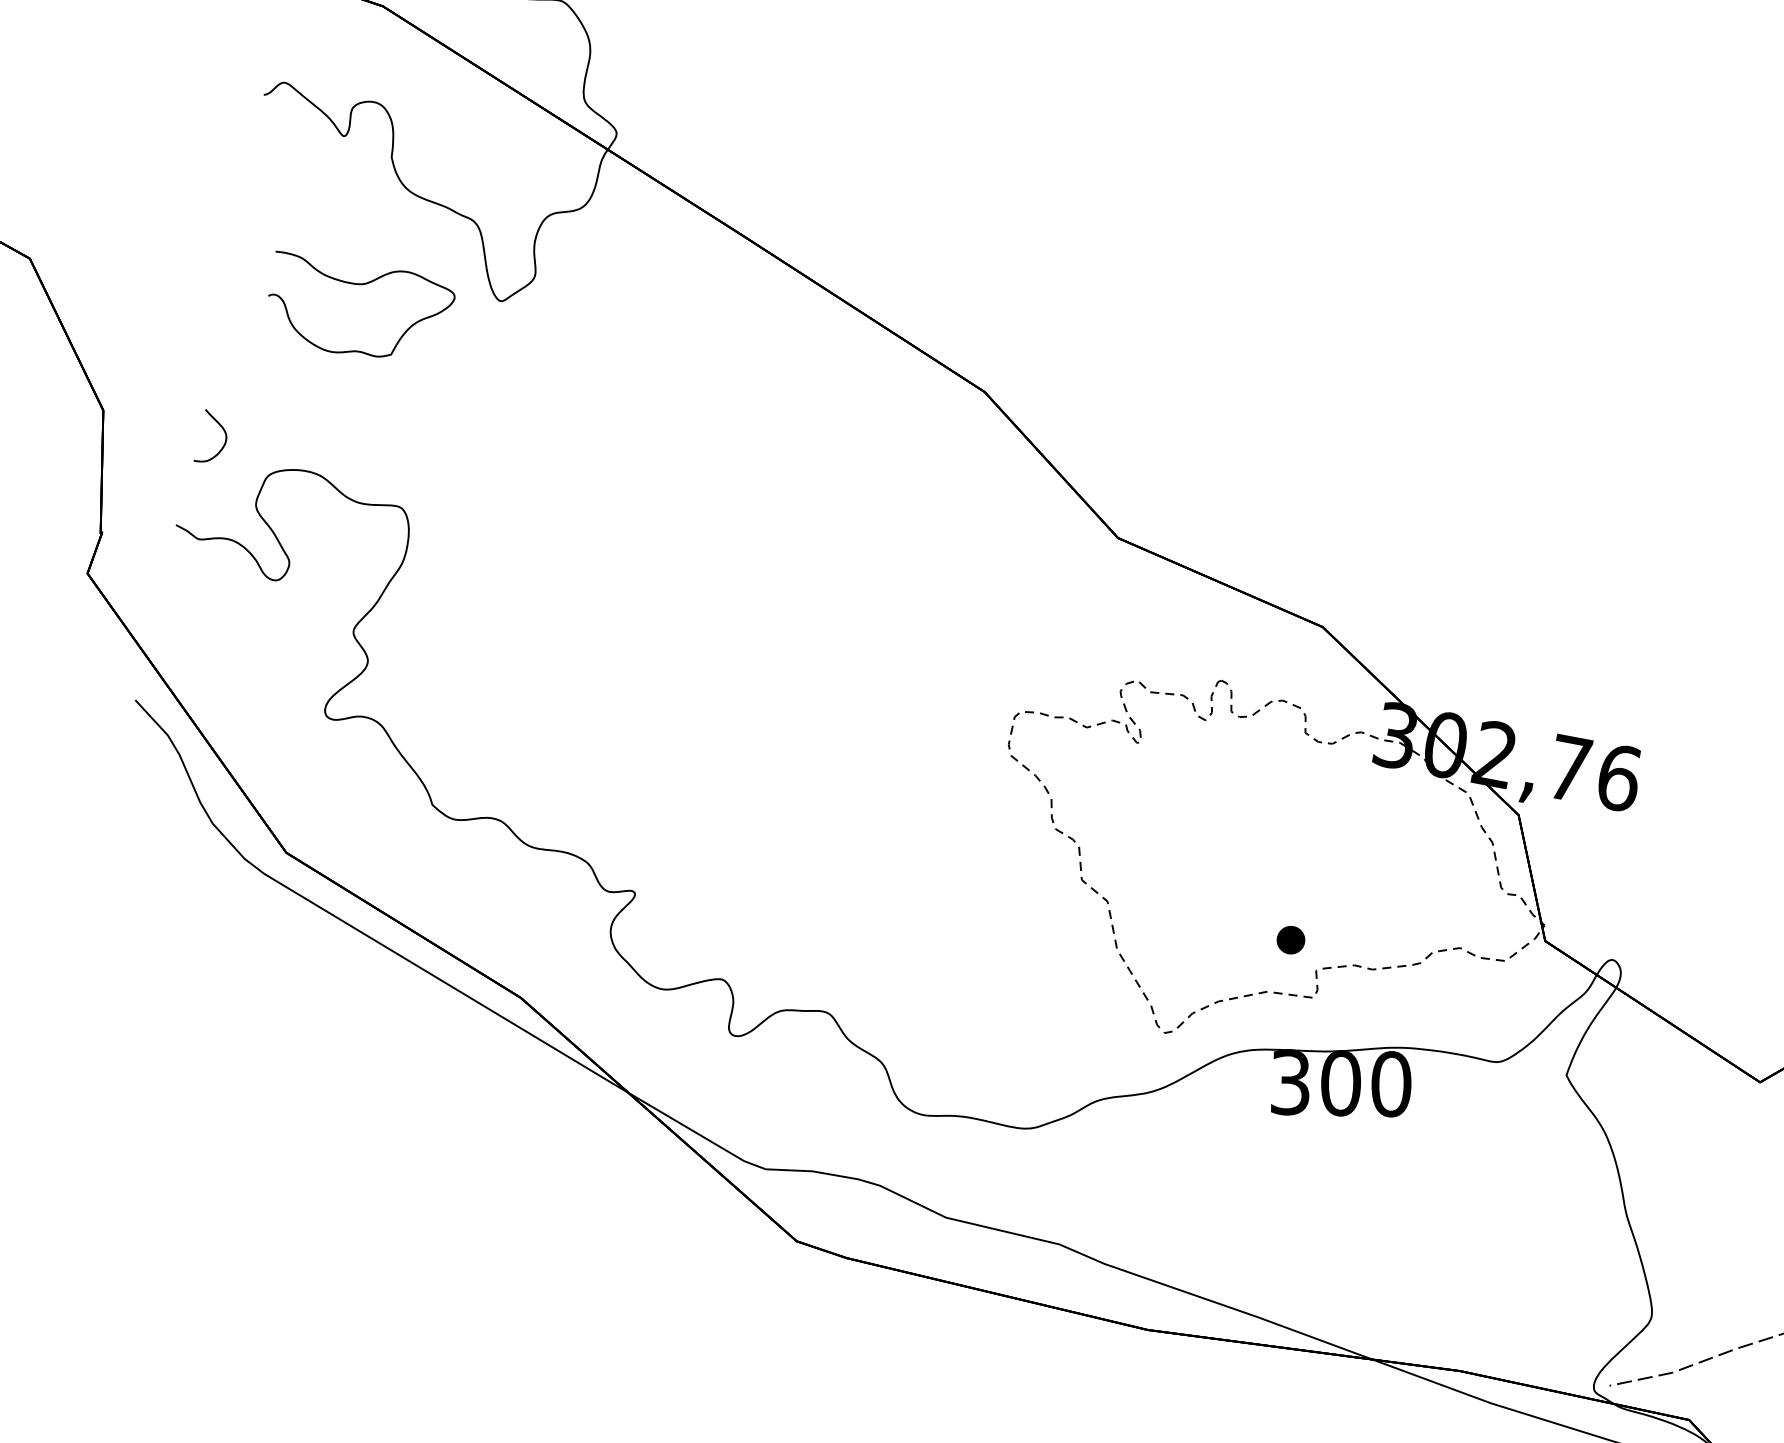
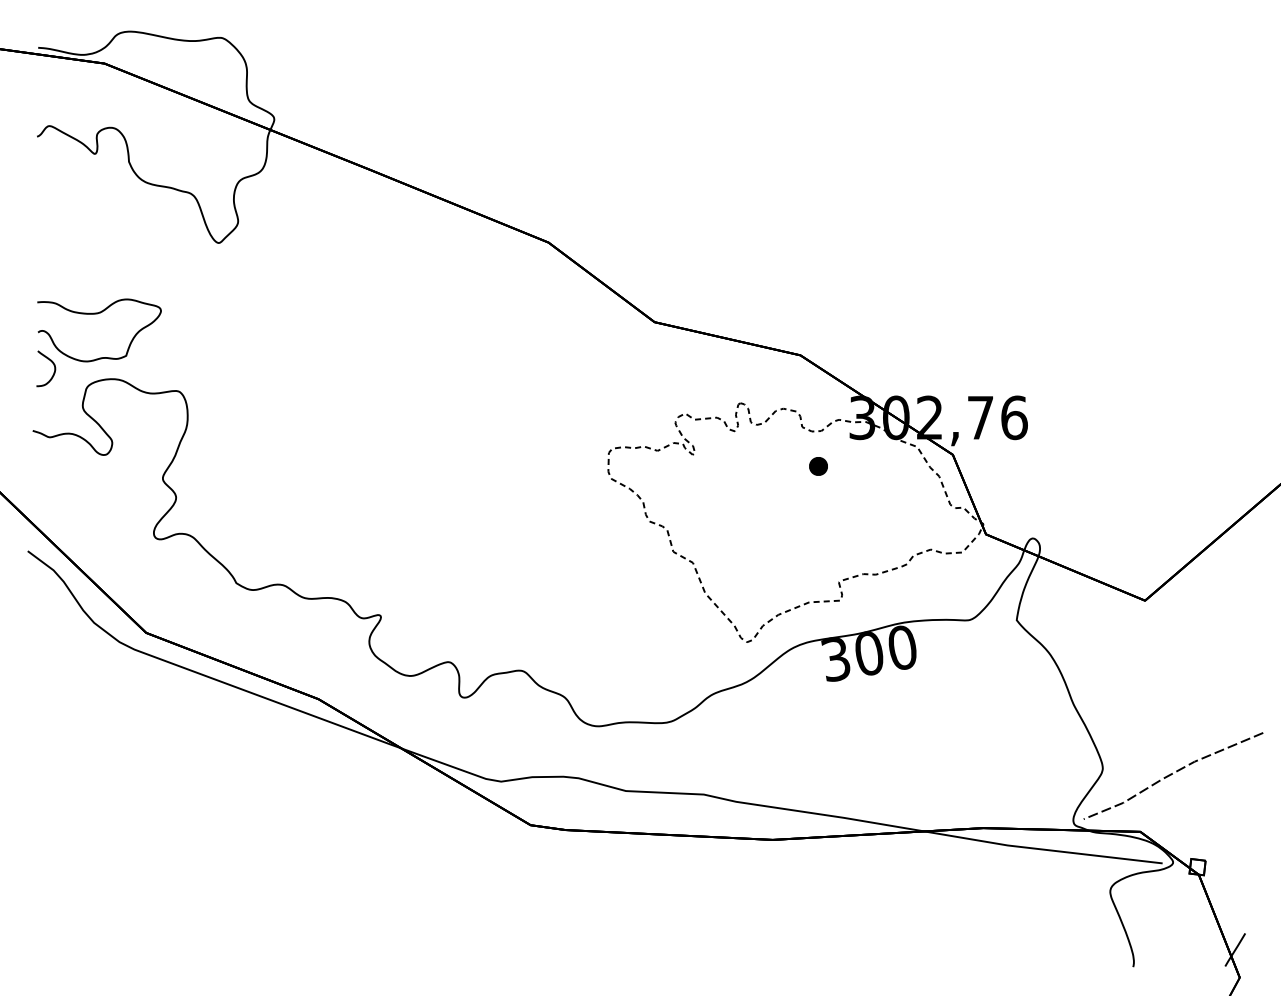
curve: (360, 286) -> (97, 314), moved
part: (1290, 940) -> (818, 466), moved

